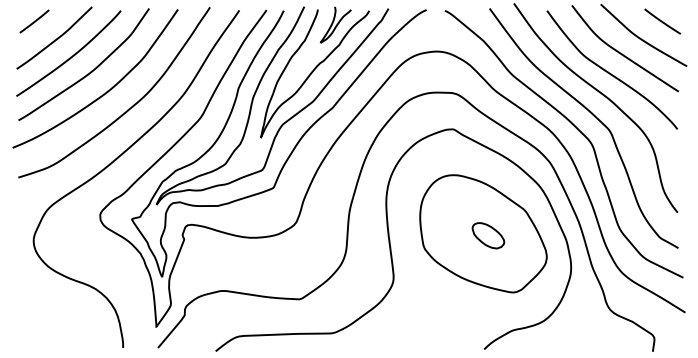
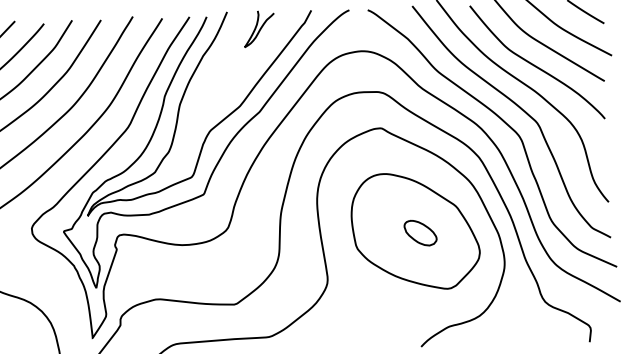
curve: (313, 72) -> (239, 77), removed

